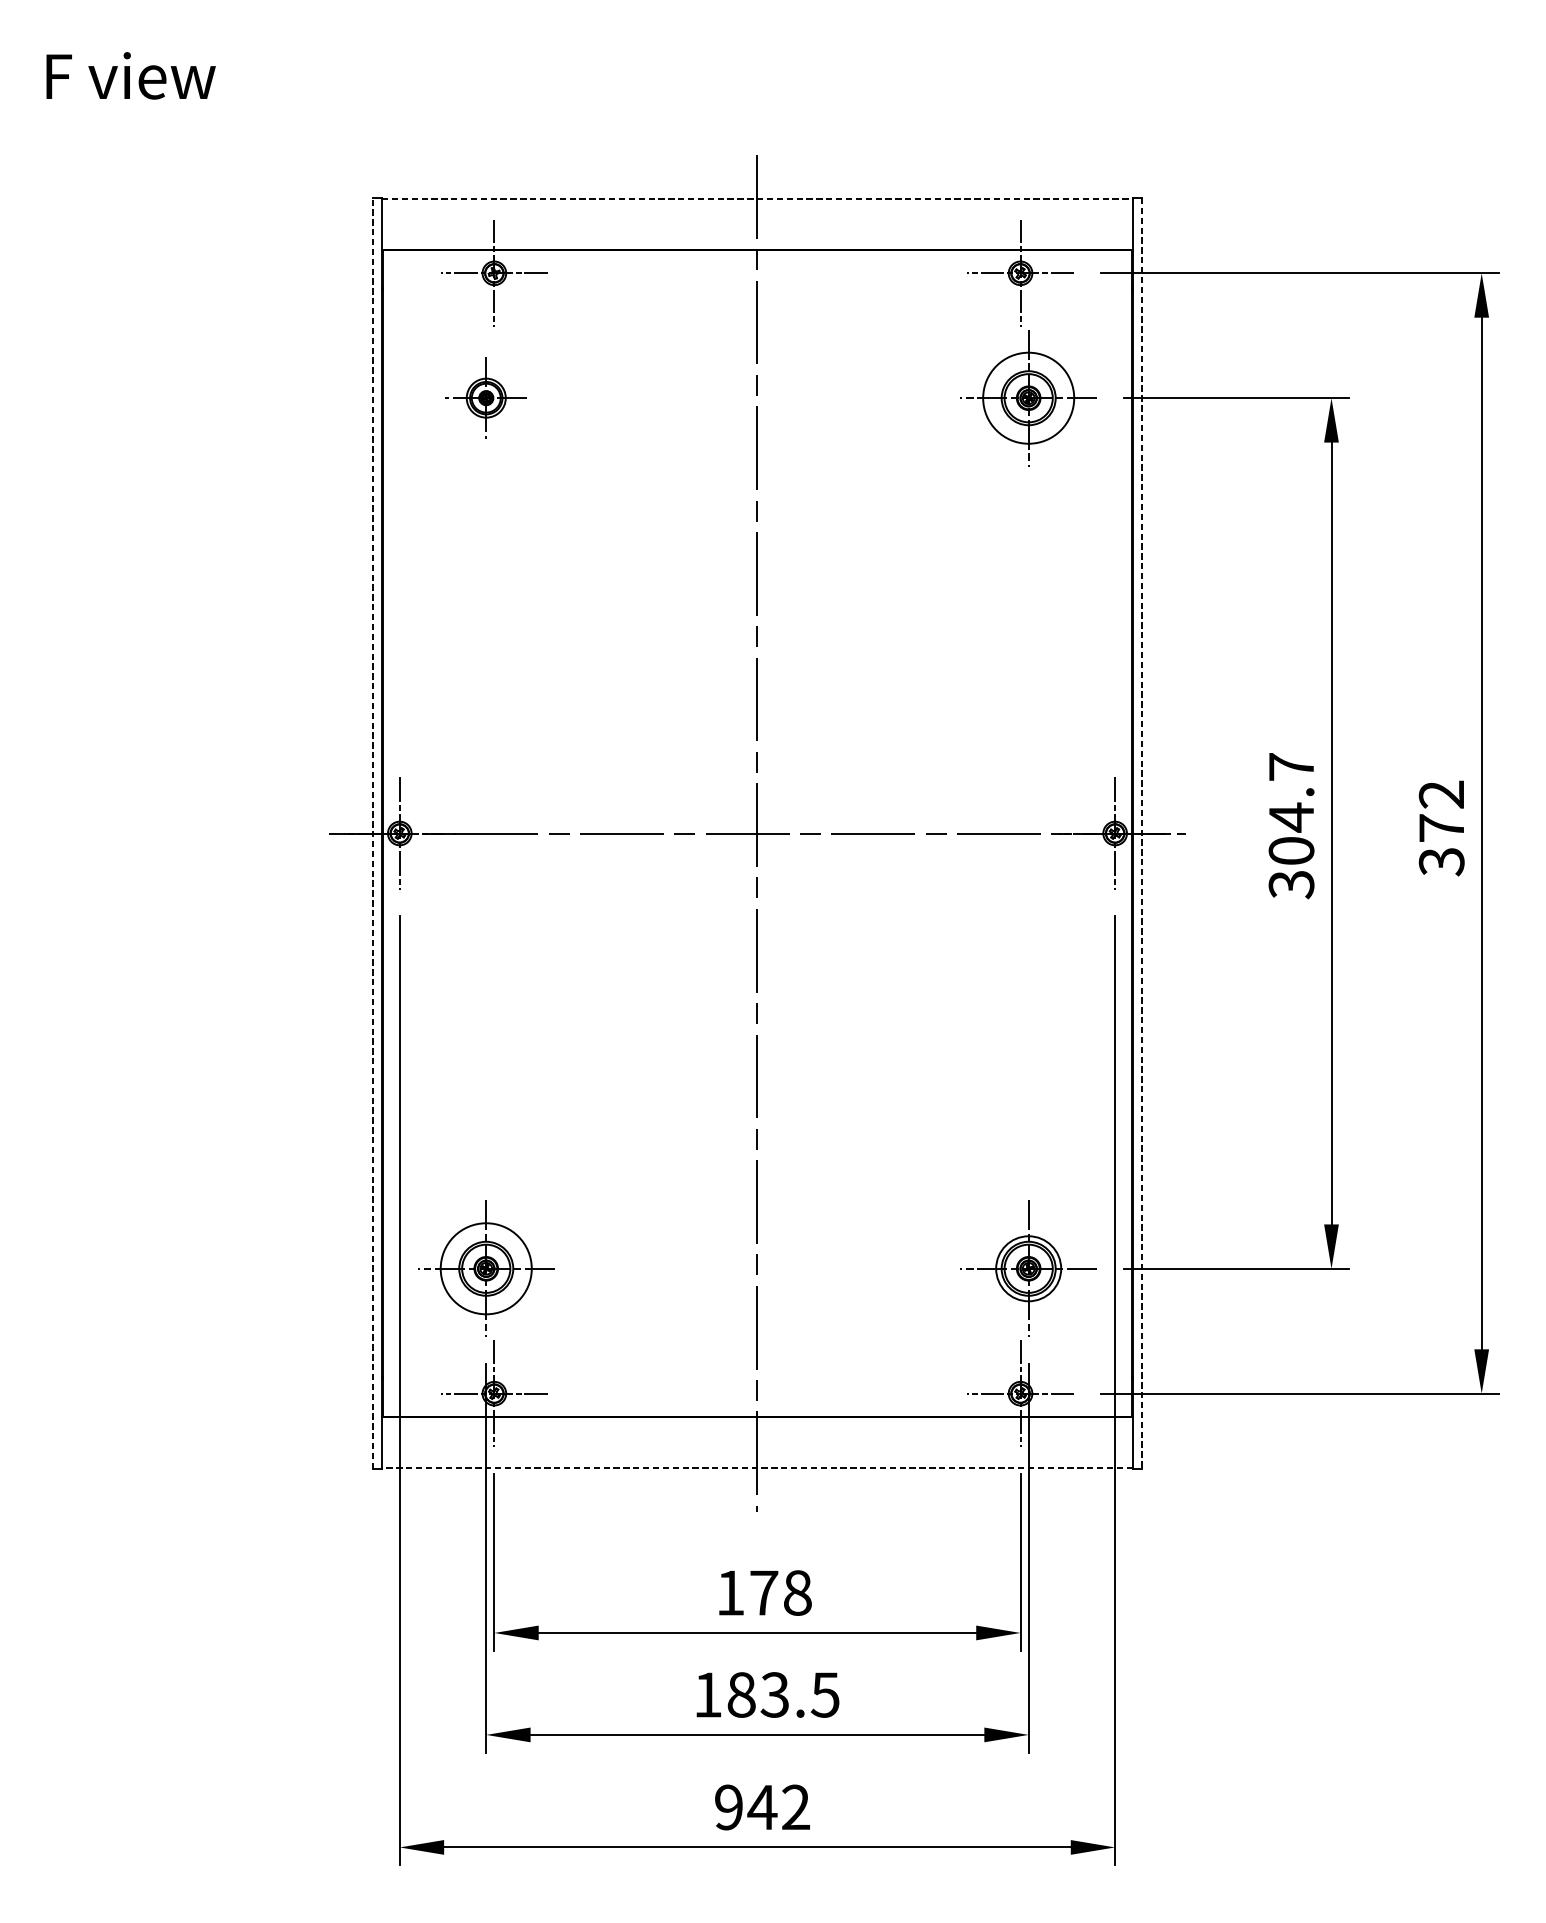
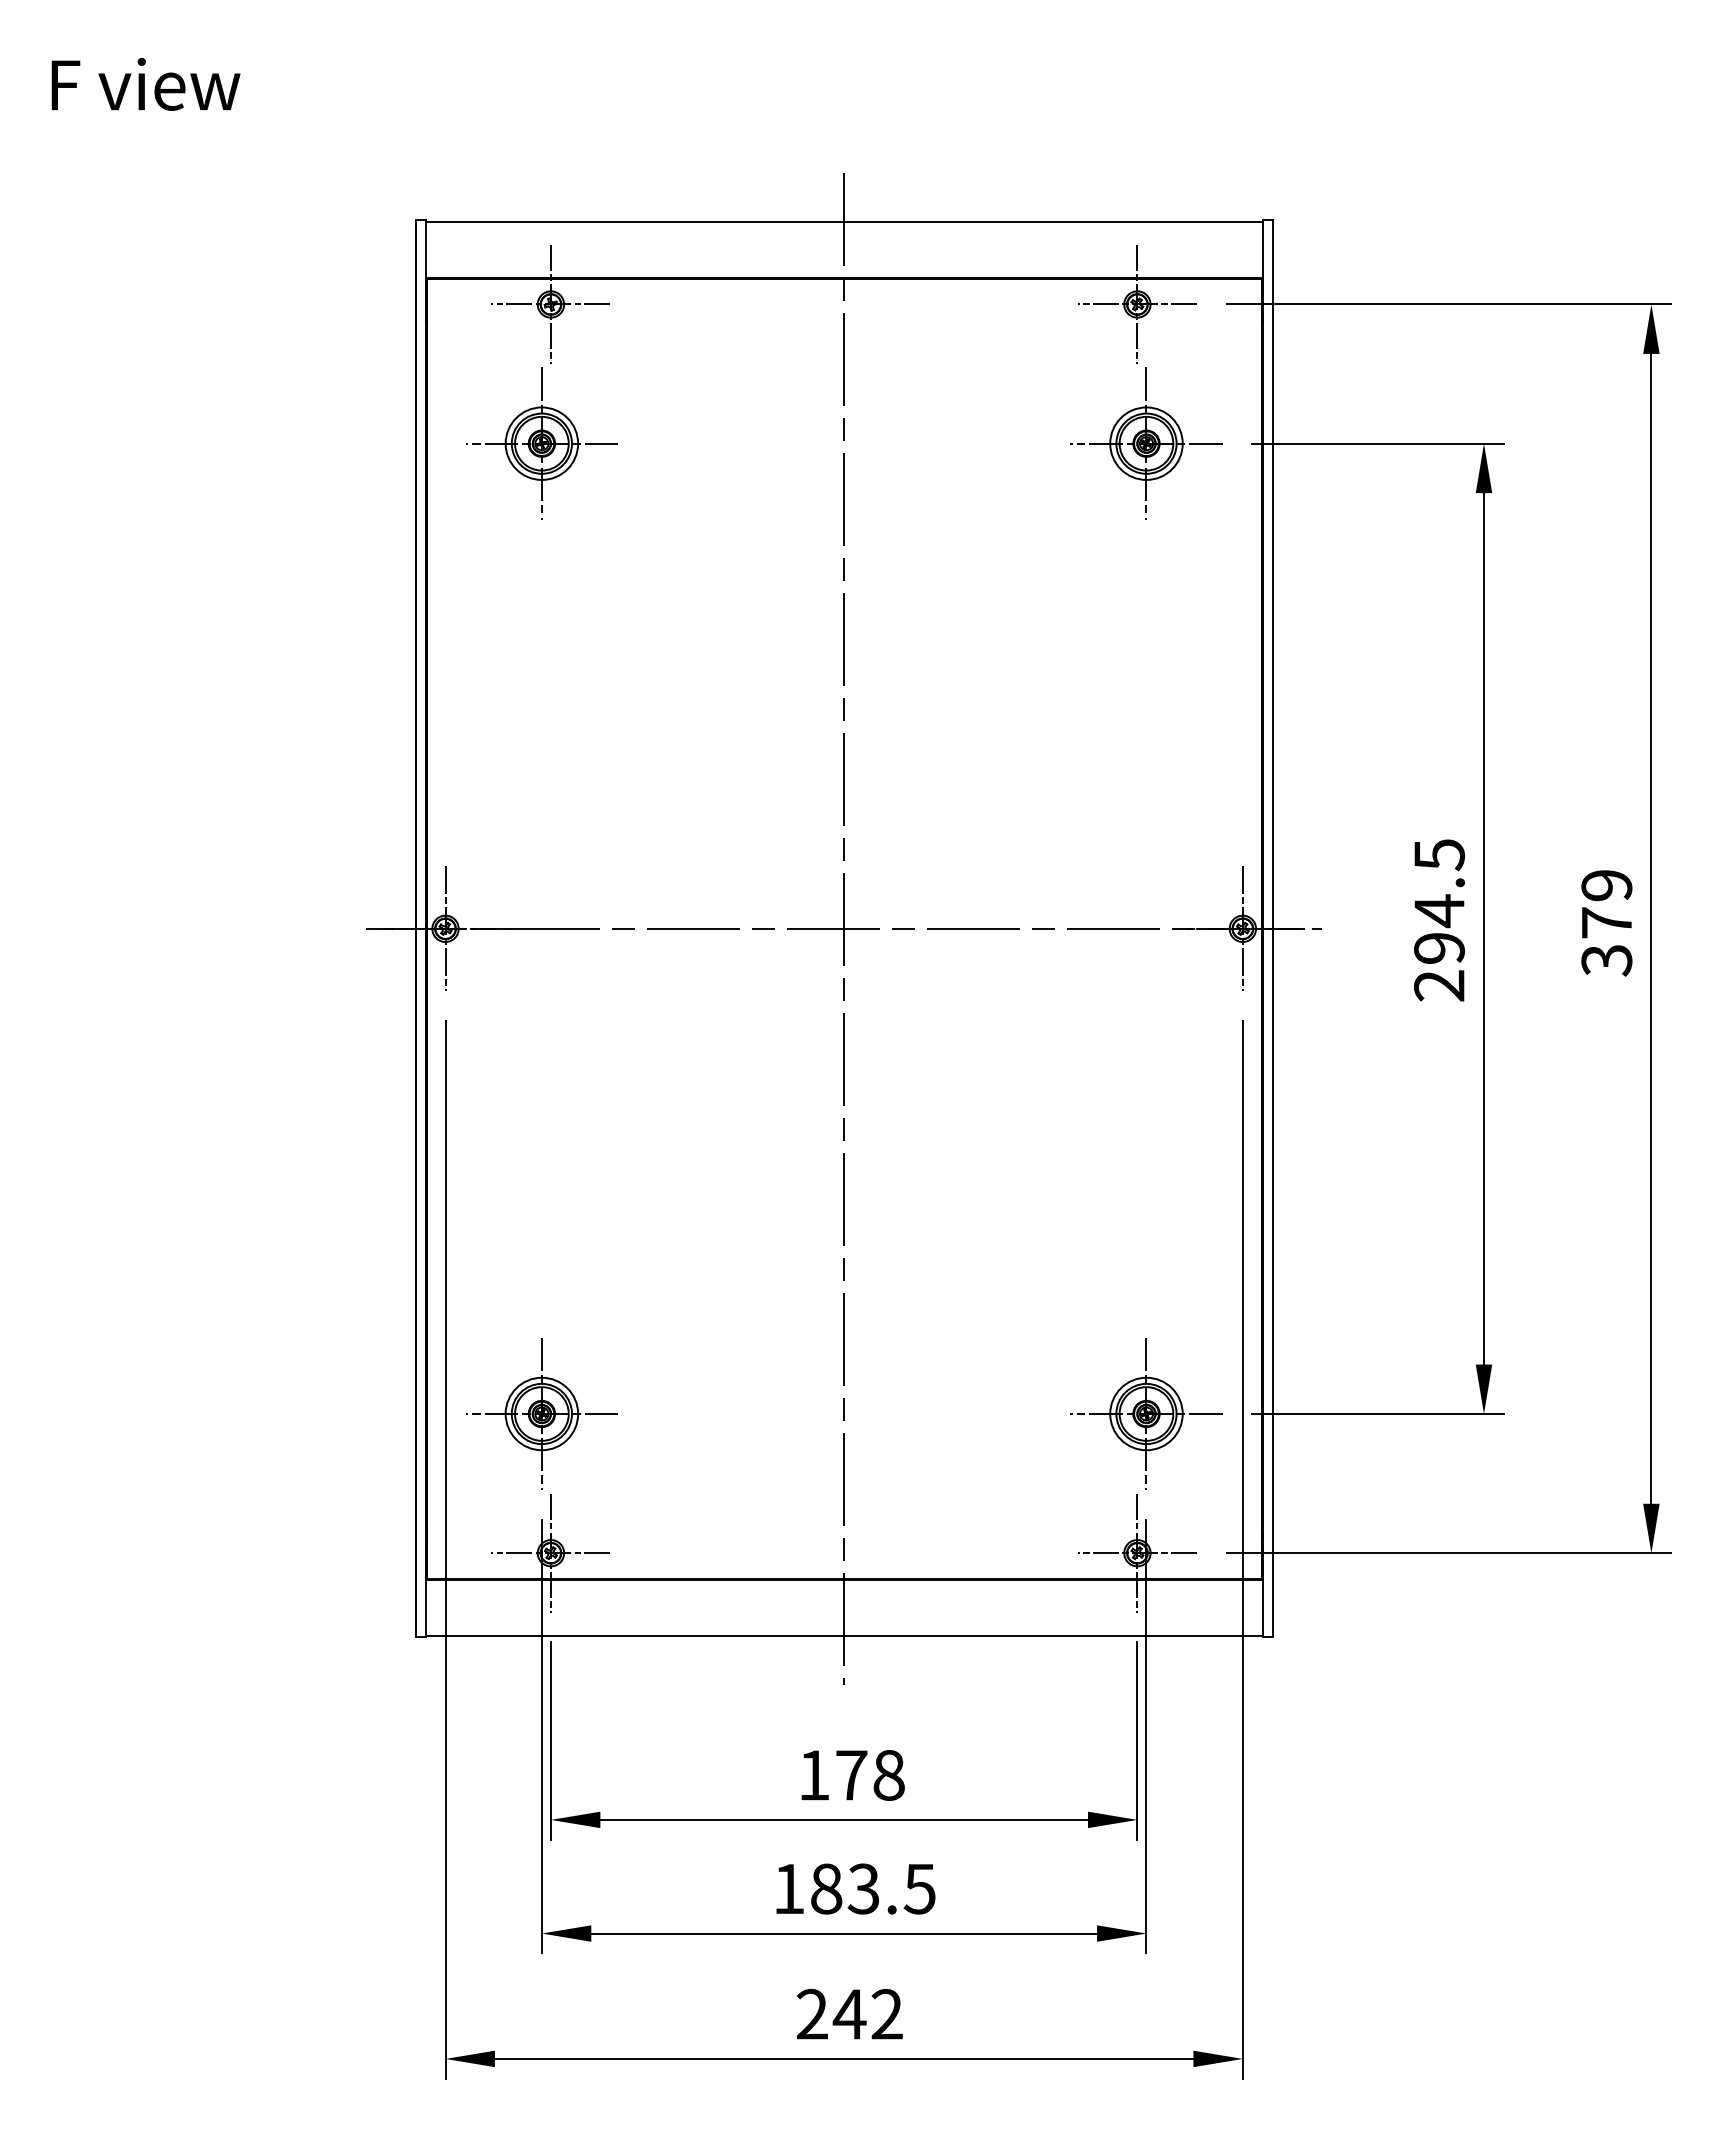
line: (757, 199) -> (844, 222), dashed -> solid
part: (485, 398) -> (541, 443), size x1.67
circle: (1028, 398) -> (1146, 443), size x0.71
text: (1441, 794) -> (1606, 885), 372 -> 379
text: (1291, 826) -> (1439, 920), 304.7 -> 294.5
line: (372, 833) -> (415, 928), dashed -> solid
line: (1141, 834) -> (1272, 929), dashed -> solid
circle: (485, 1268) -> (541, 1413), size x0.71
line: (756, 1467) -> (843, 1635), dashed -> solid
text: (729, 1807) -> (812, 2014), 942 -> 242

